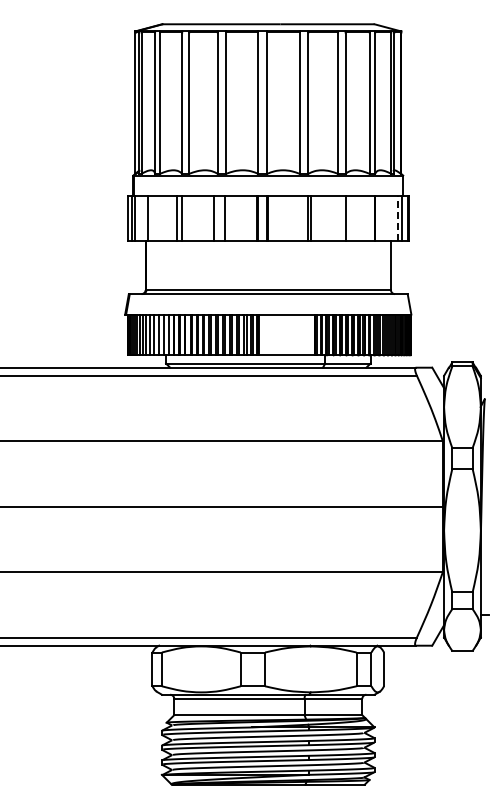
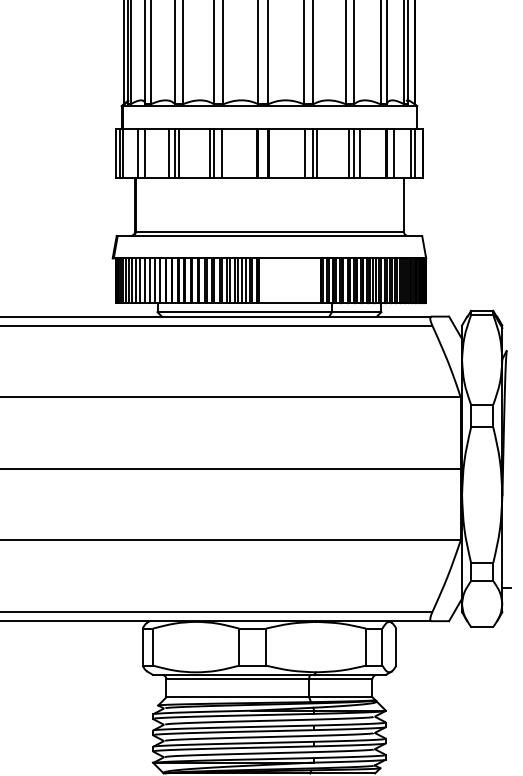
line: (154, 217) -> (144, 152), added
line: (185, 217) -> (178, 152), added
line: (217, 217) -> (213, 152), added
line: (300, 217) -> (304, 152), added
line: (341, 217) -> (349, 152), added
line: (350, 217) -> (359, 152), added
line: (381, 217) -> (393, 152), added
line: (397, 217) -> (411, 152), dashed -> solid

